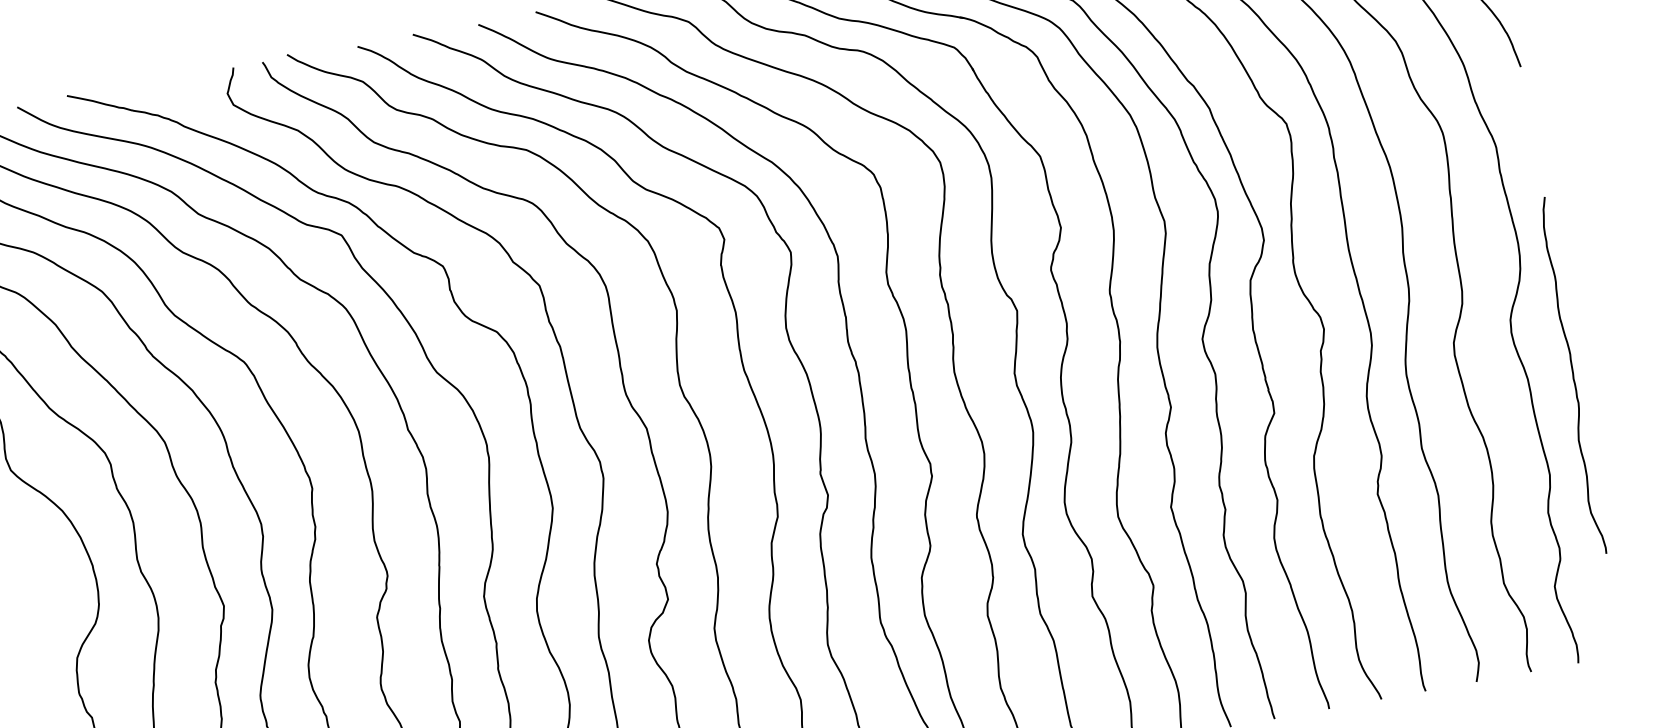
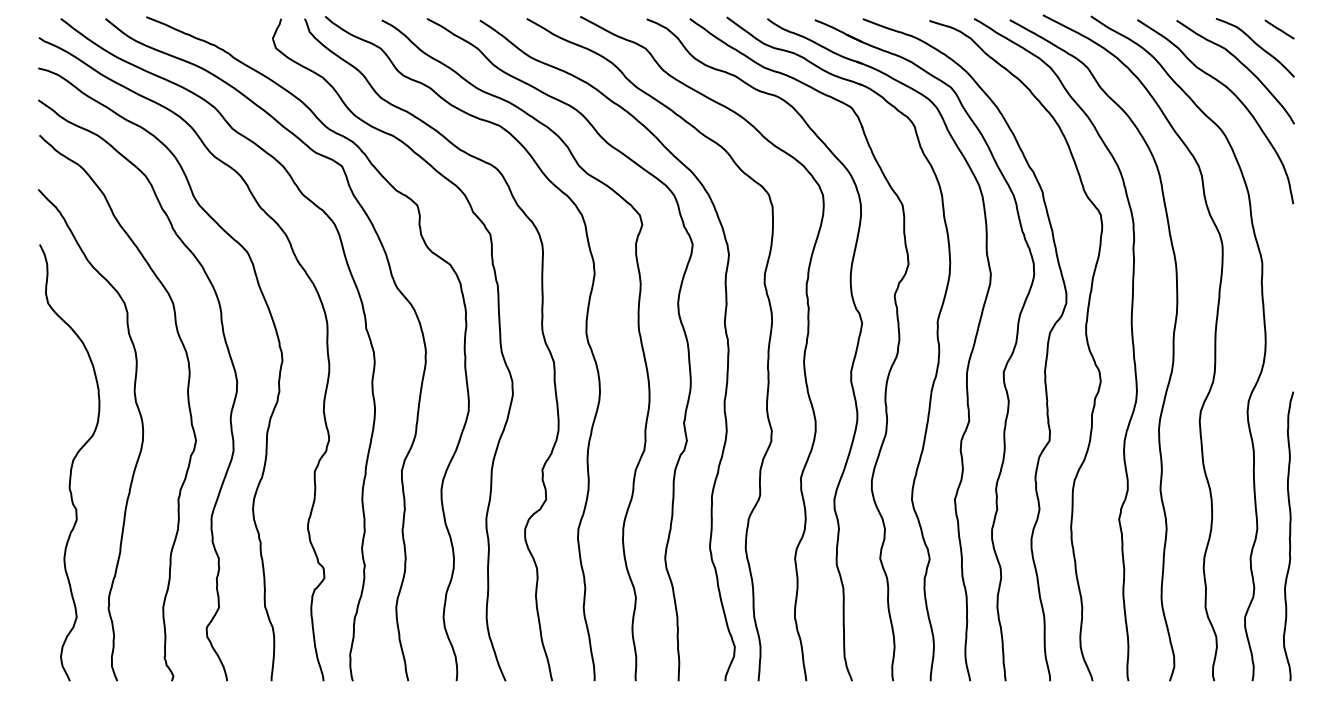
curve: (1572, 376) -> (1289, 536), moved

